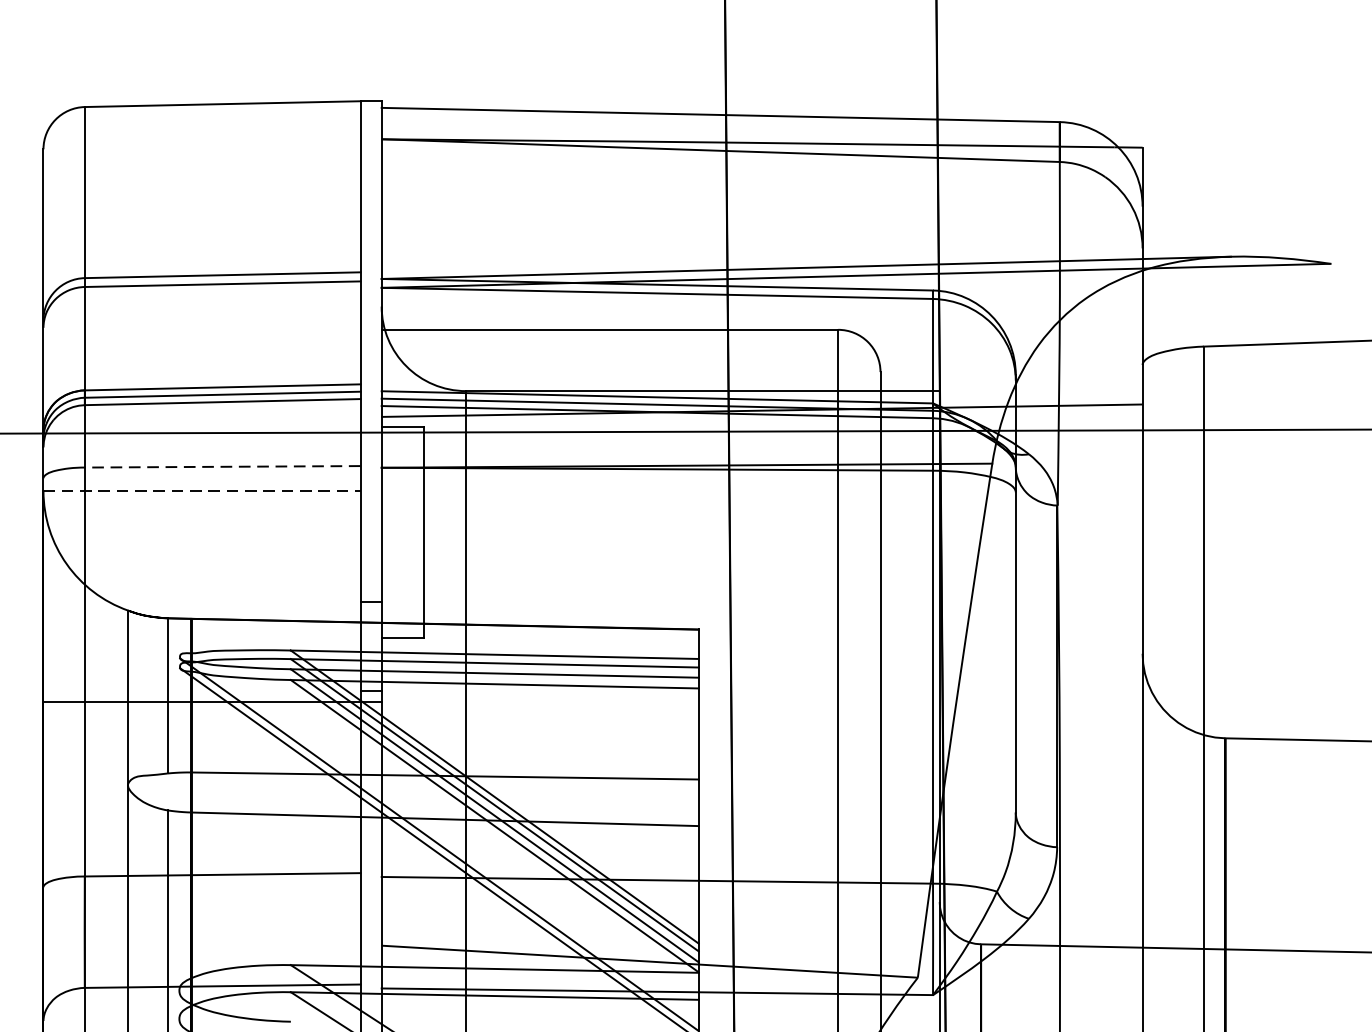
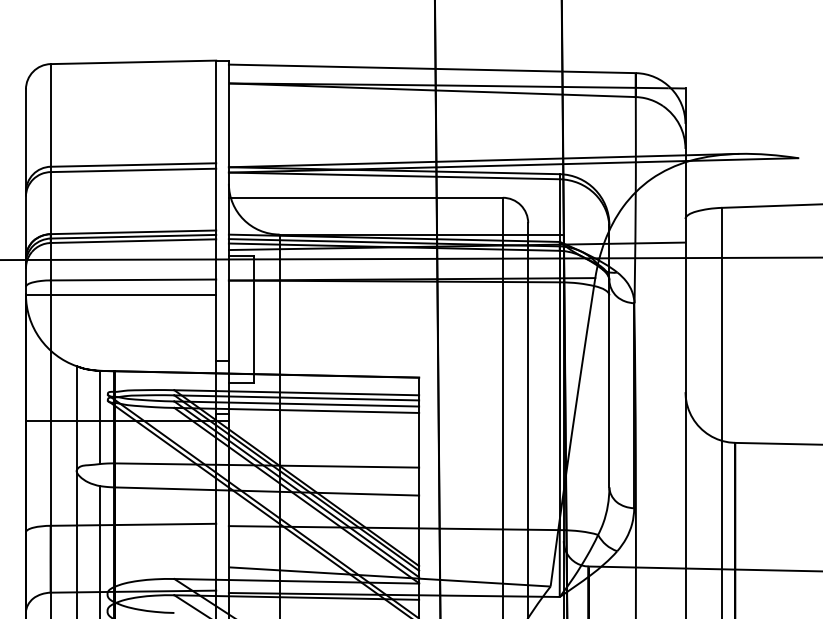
line: (222, 466) -> (133, 279), dashed -> solid
line: (202, 491) -> (121, 294), dashed -> solid

